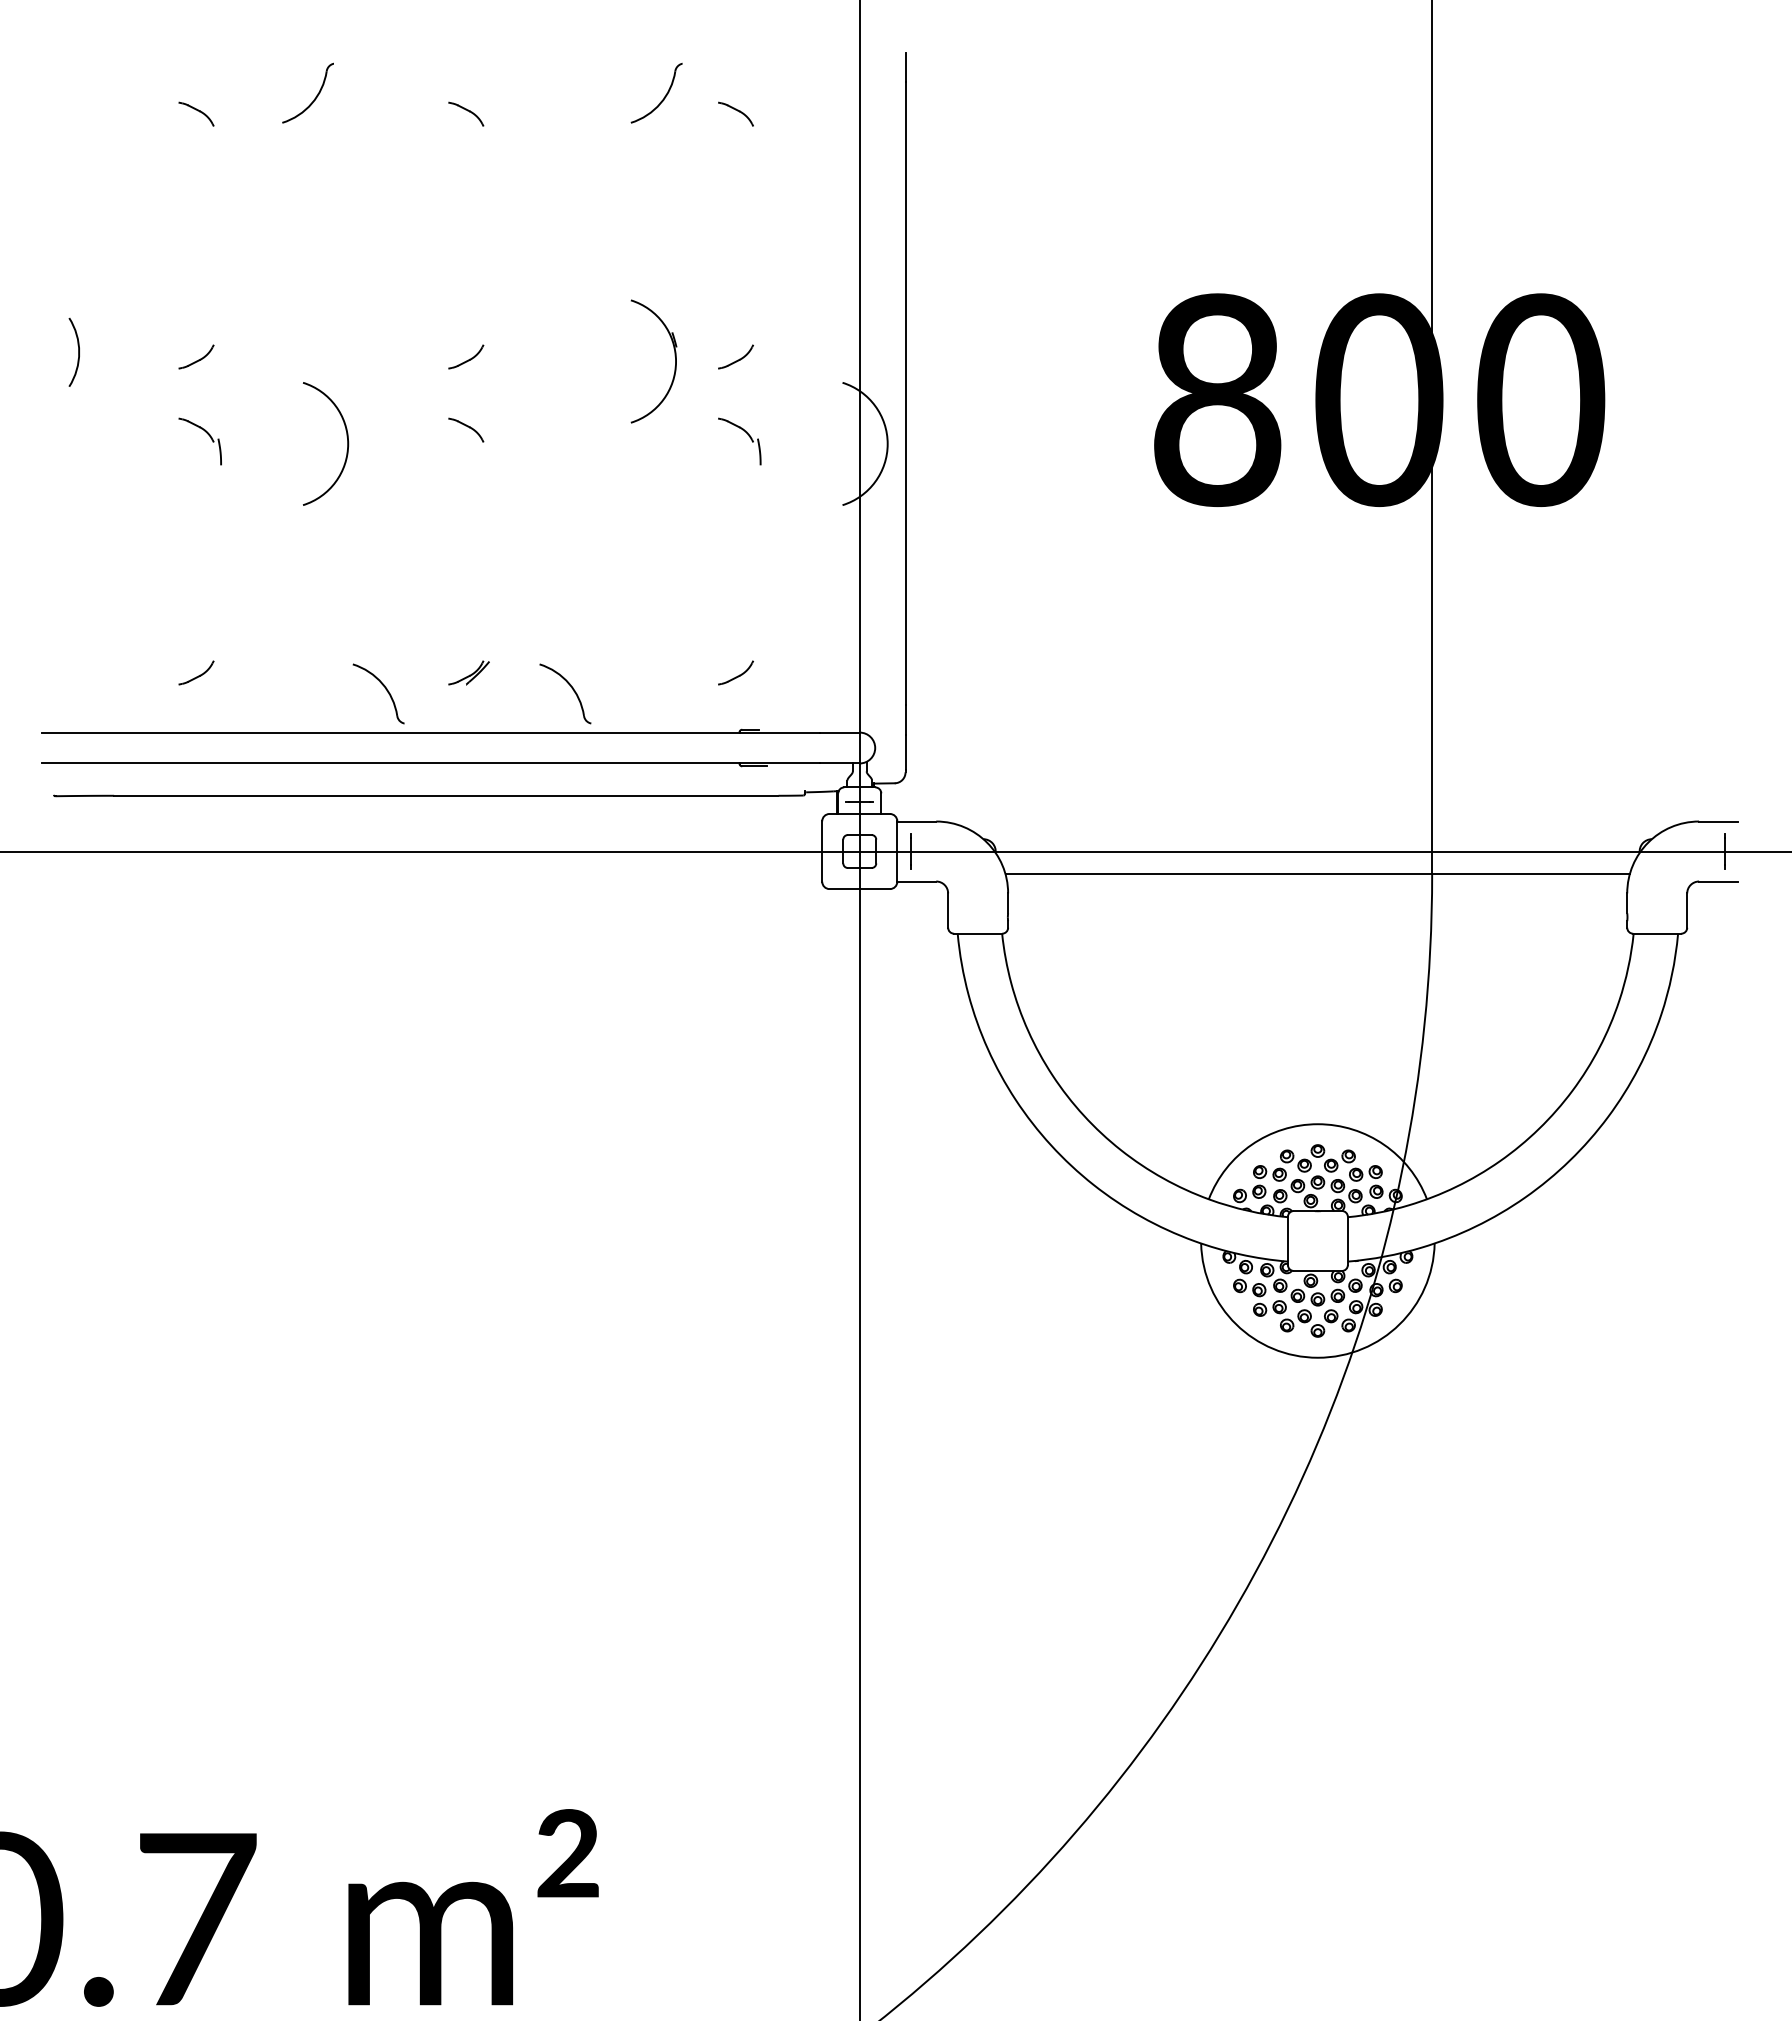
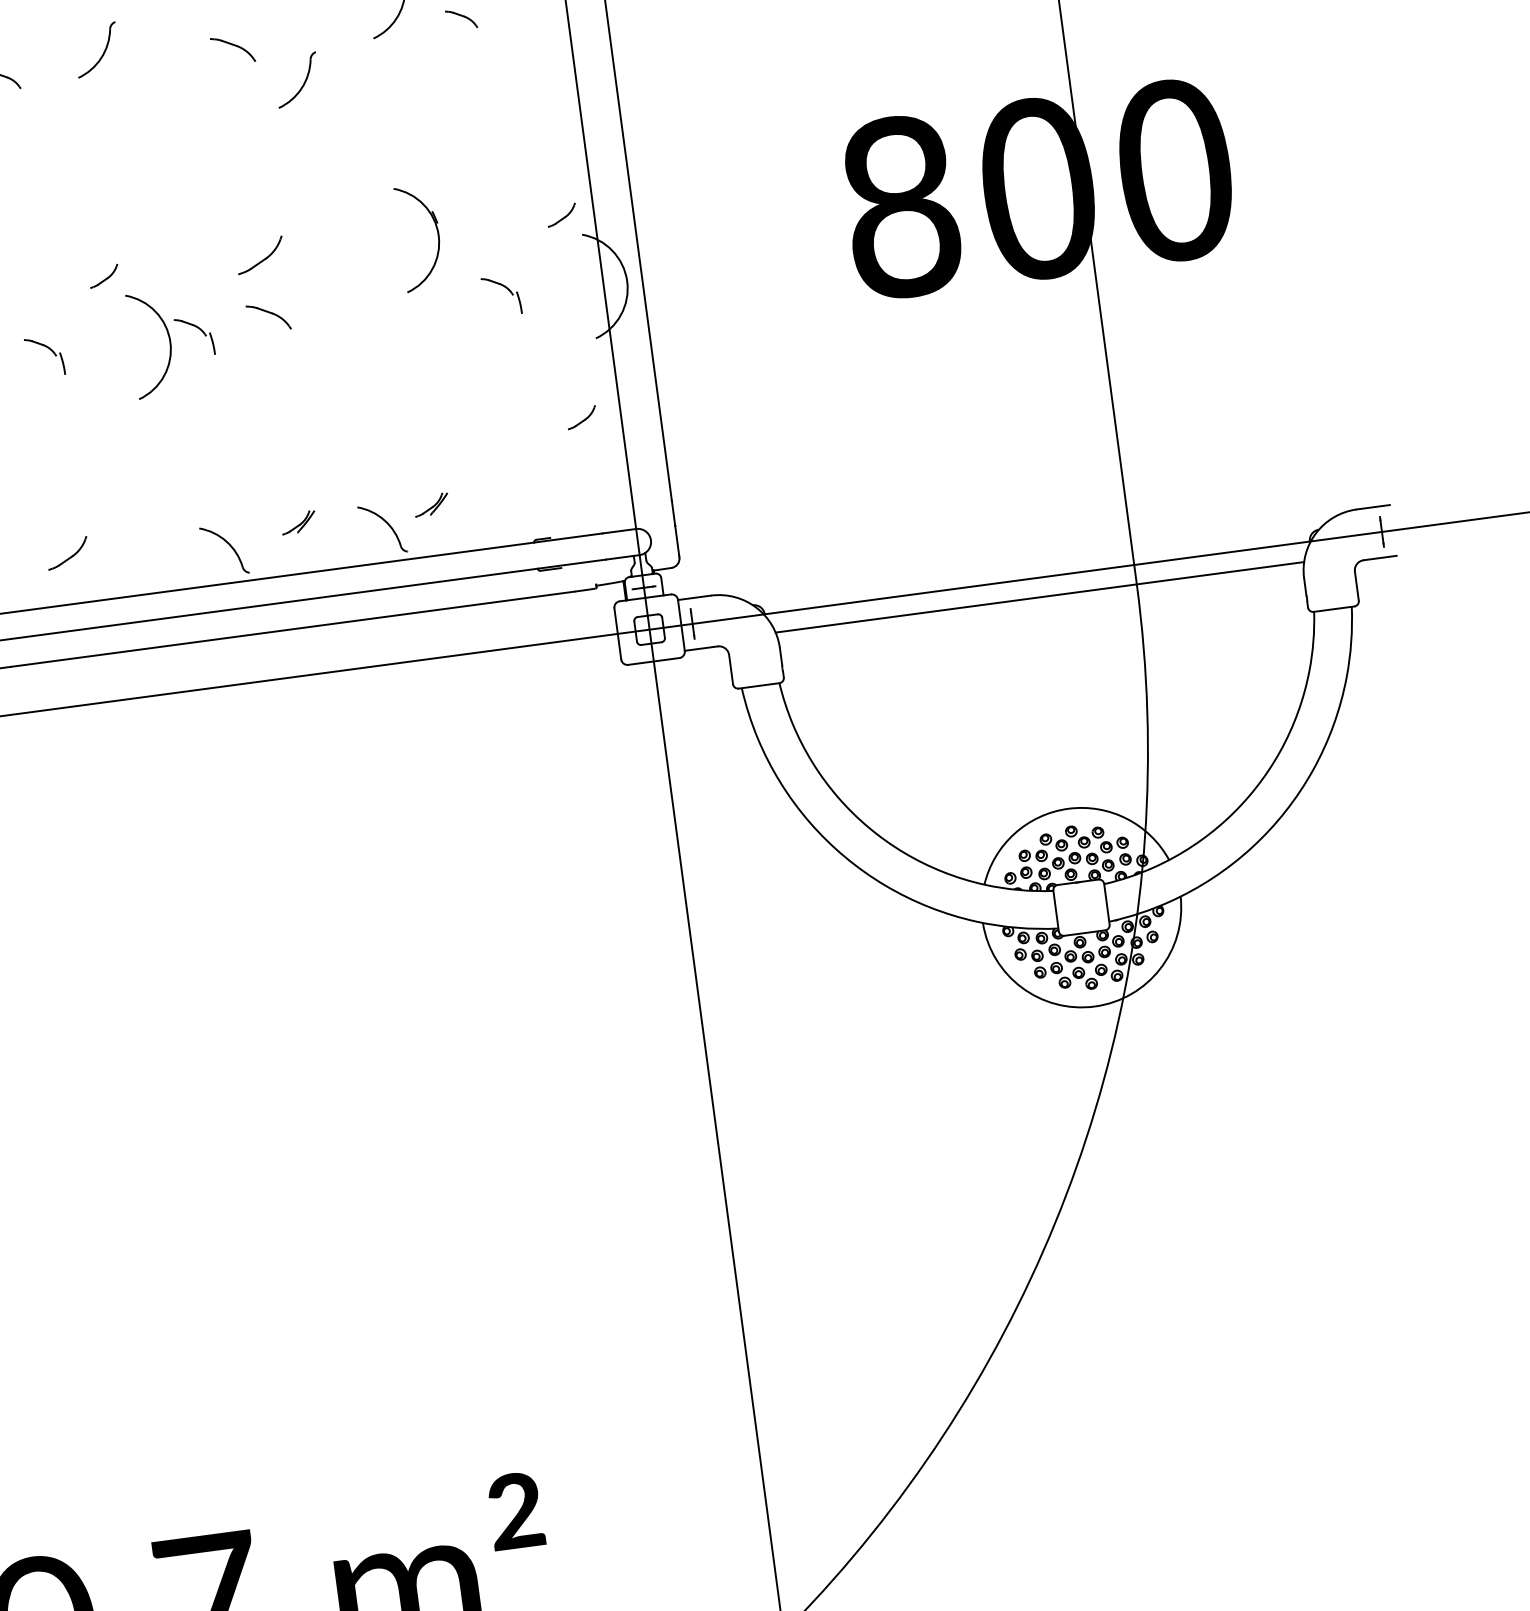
part: (466, 113) -> (233, 49), size x1.4
part: (543, 162) -> (303, 82), added
part: (196, 356) -> (104, 275), moved
part: (466, 356) -> (260, 254), size x1.6
part: (735, 356) -> (561, 214), moved
part: (466, 429) -> (268, 316), size x1.4
part: (383, 433) -> (199, 329), added
part: (196, 672) -> (67, 553), size x1.4
part: (625, 672) -> (431, 504), added
part: (735, 672) -> (581, 417), moved

